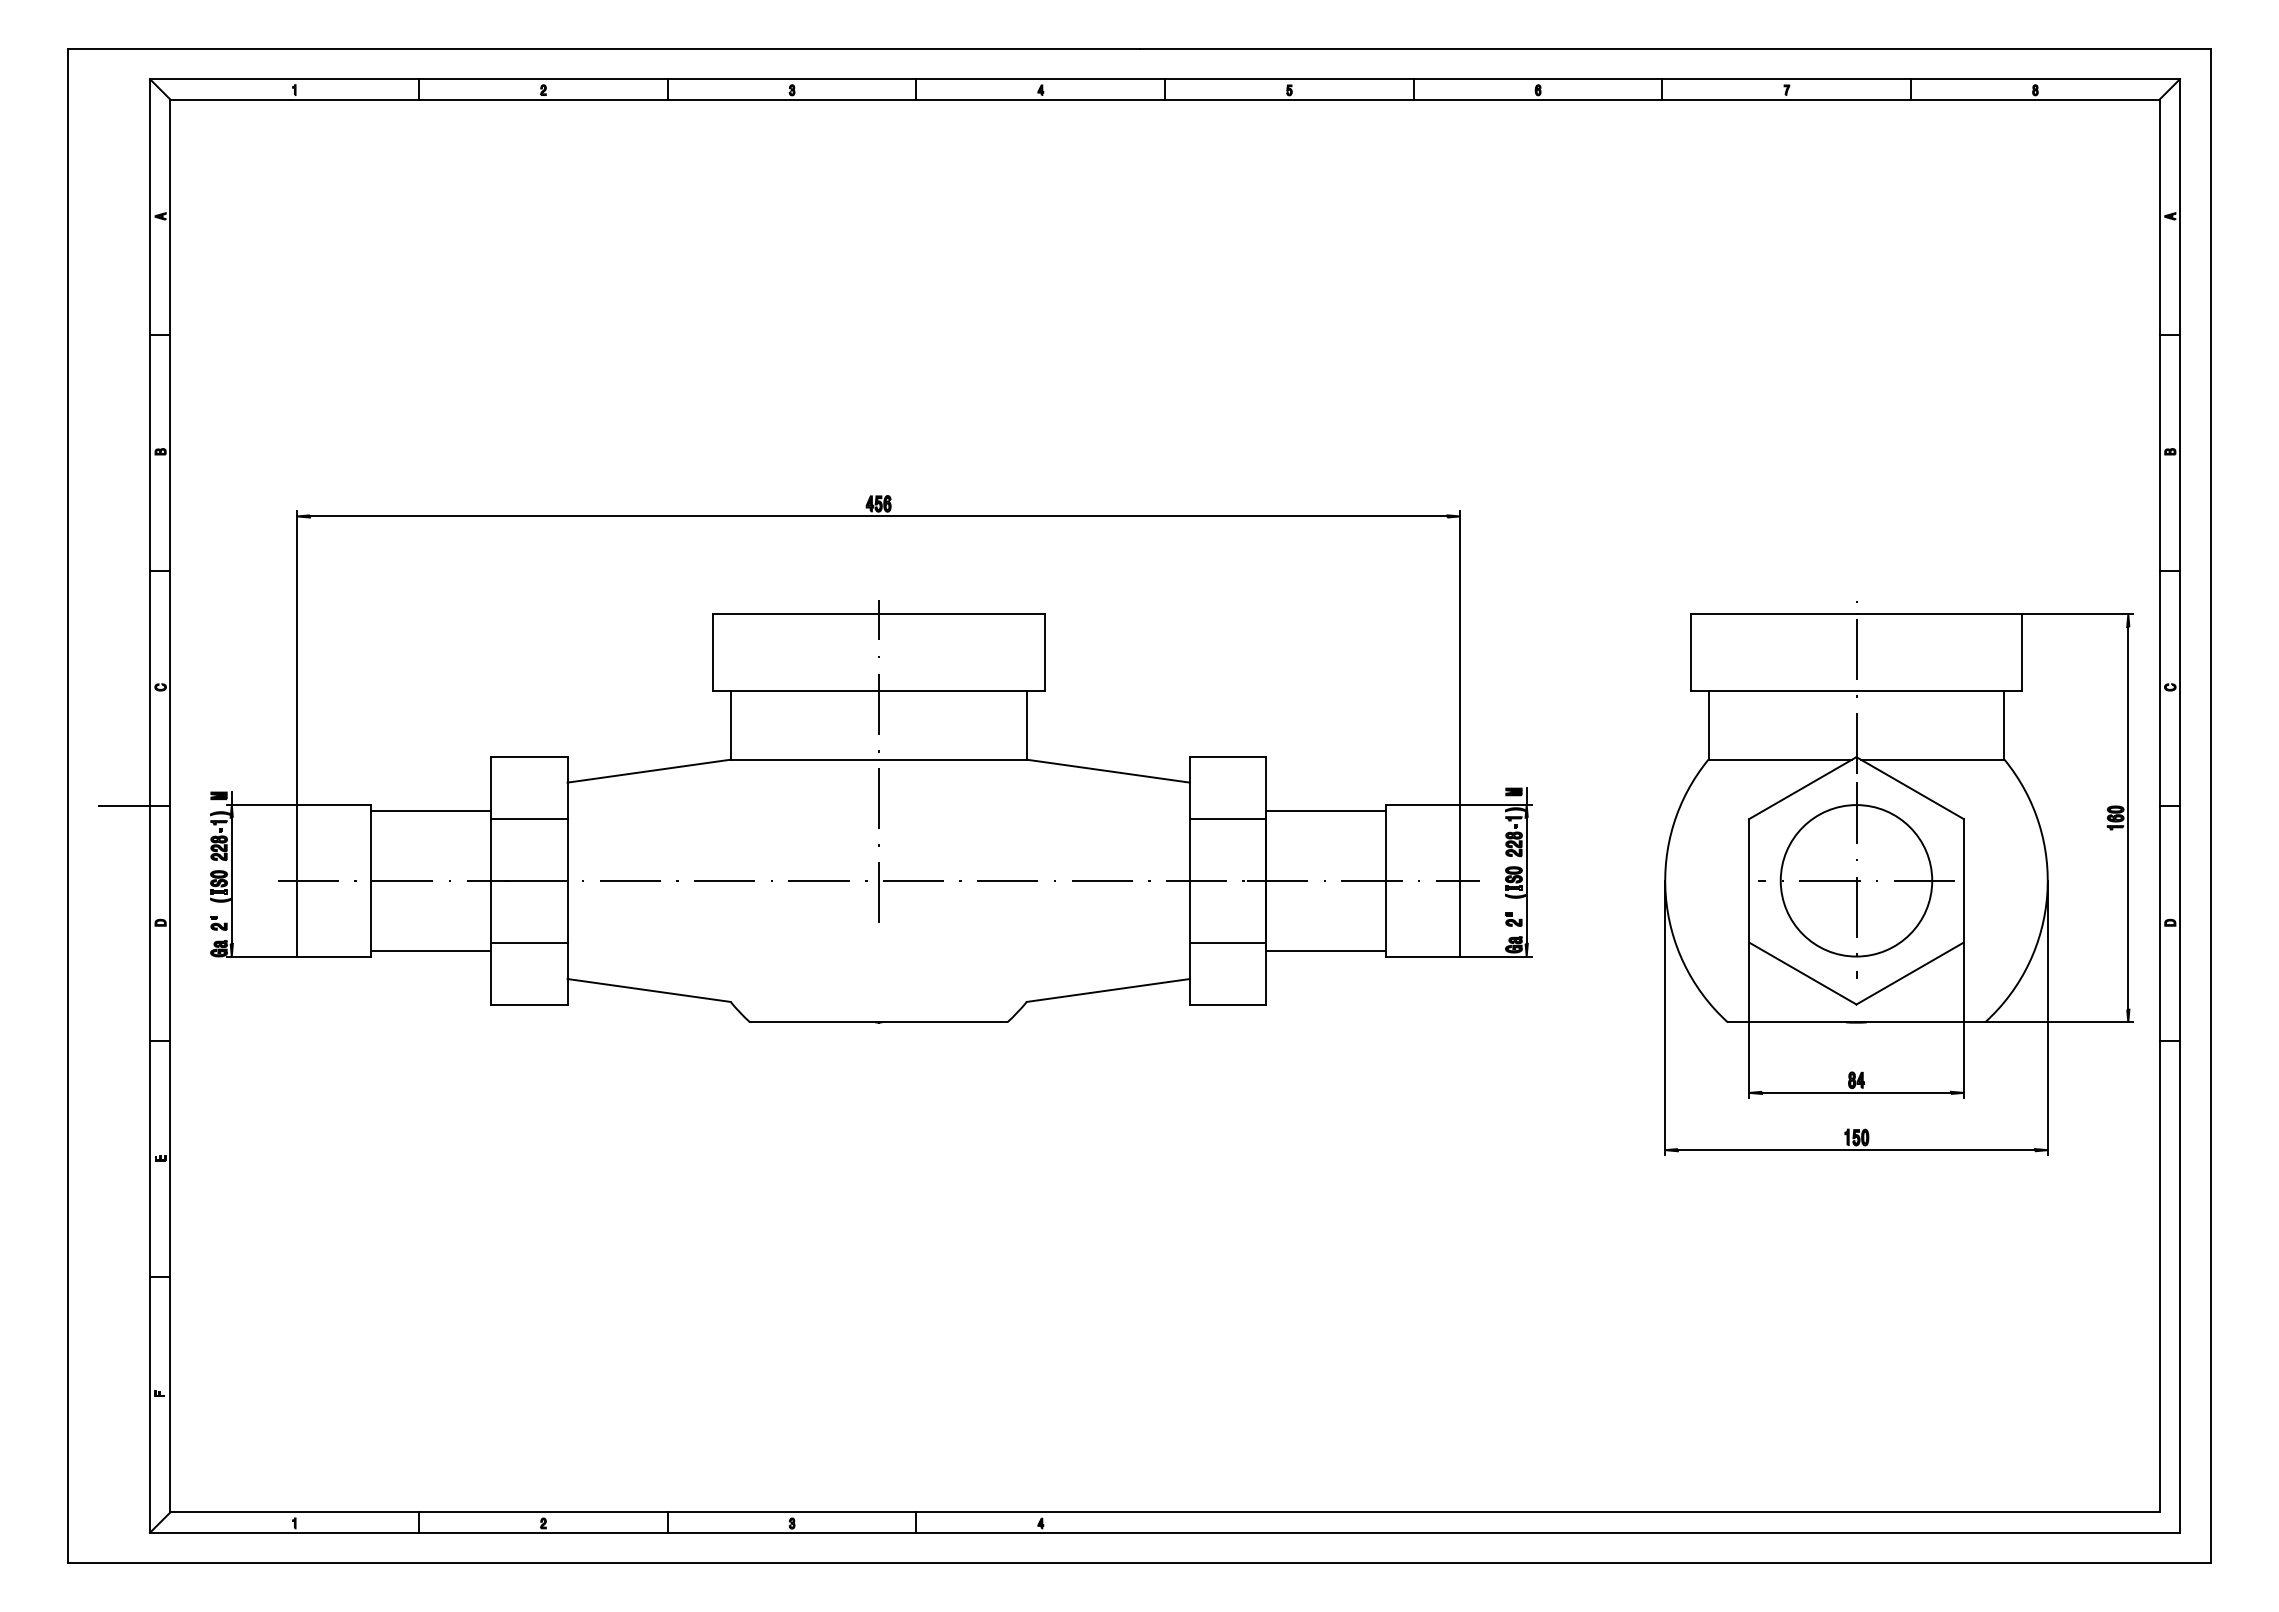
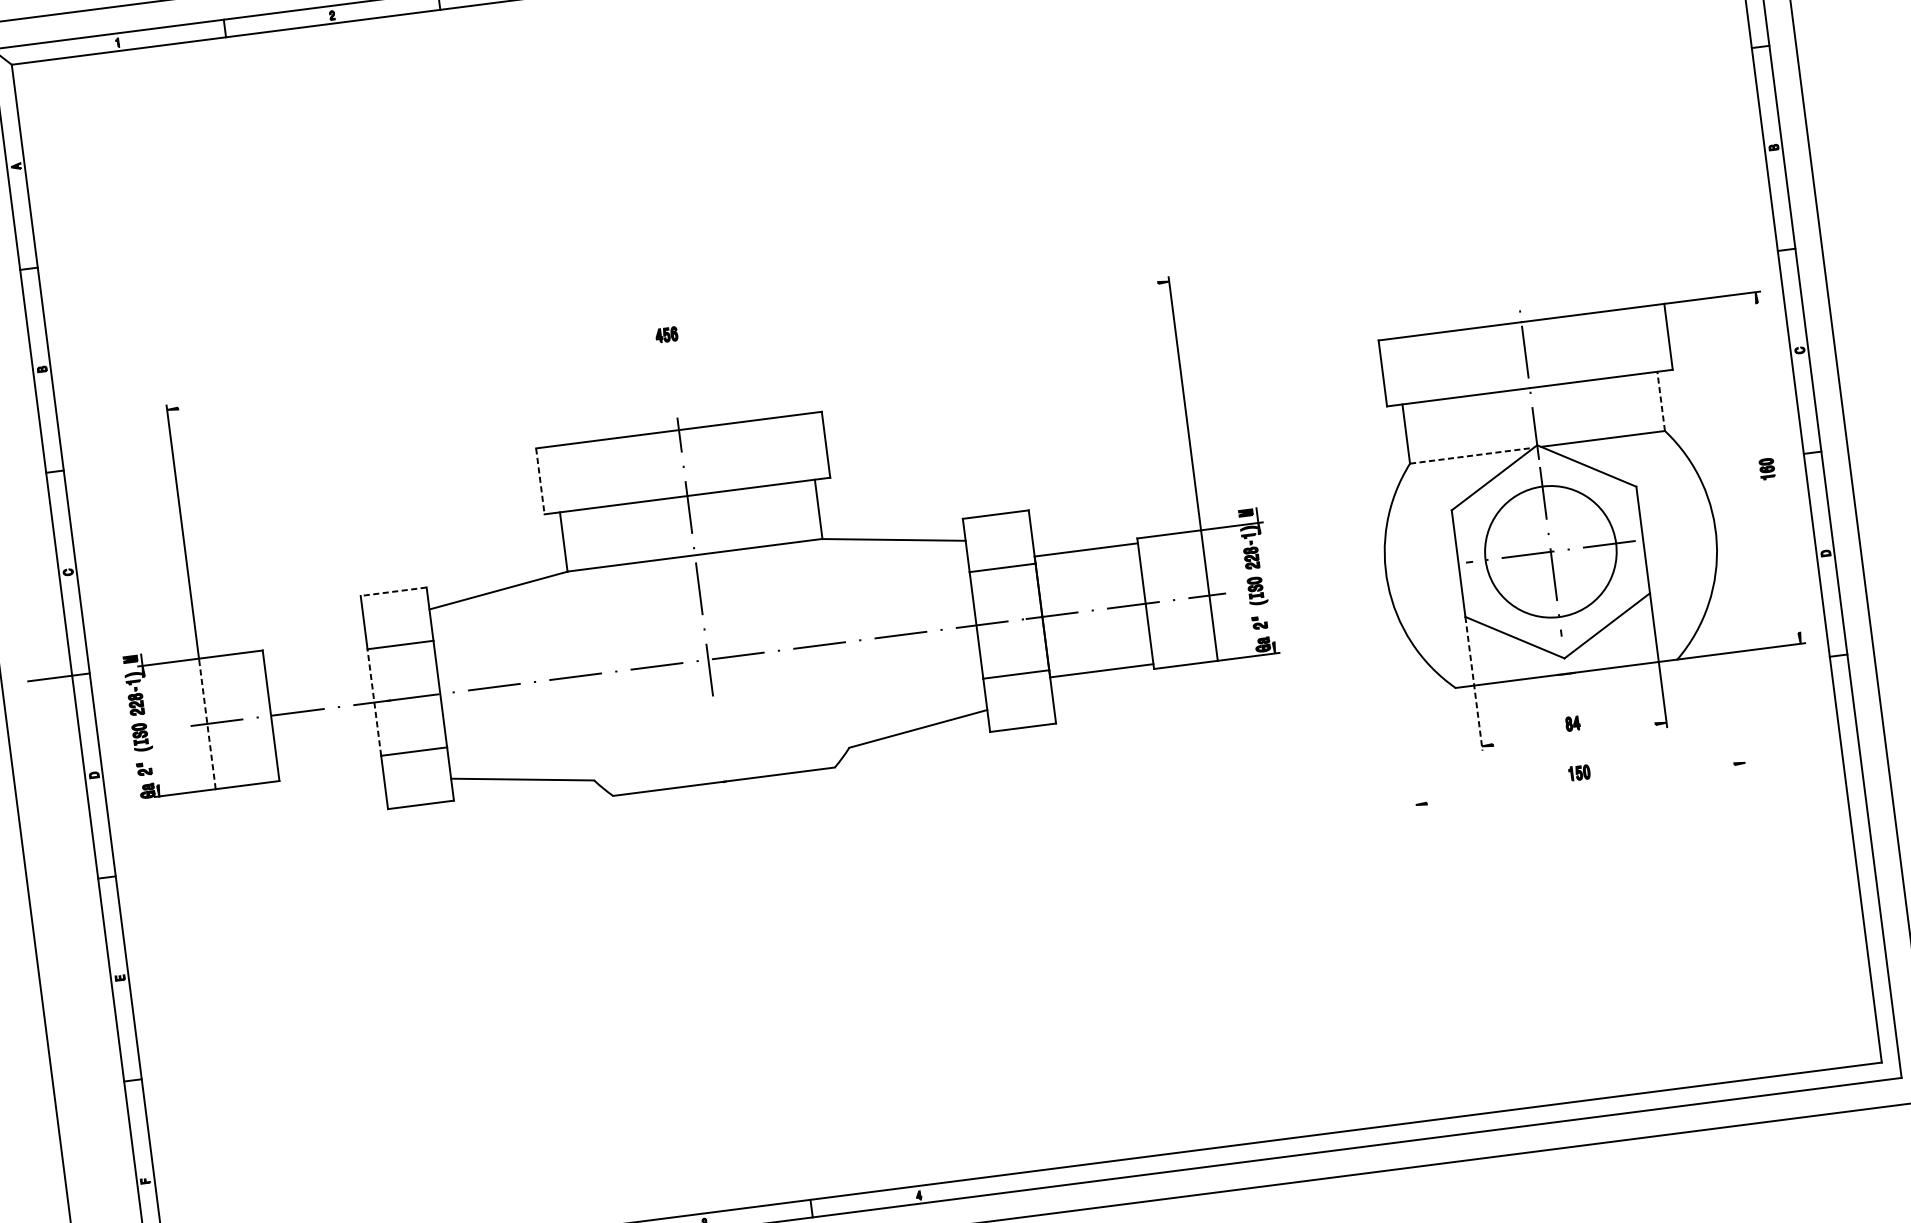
line: (878, 516) -> (667, 345), removed
line: (712, 653) -> (540, 482), solid -> dashed
line: (2004, 724) -> (1661, 400), solid -> dashed
line: (528, 757) -> (393, 592), solid -> dashed
line: (1780, 759) -> (1472, 455), solid -> dashed
line: (431, 810) -> (315, 648), removed
line: (2128, 818) -> (1778, 468), removed
line: (231, 880) -> (150, 730), removed
line: (297, 880) -> (207, 723), solid -> dashed
line: (491, 880) -> (374, 702), solid -> dashed
line: (1526, 880) -> (1266, 587), removed
line: (431, 950) -> (330, 769), removed
line: (1665, 1017) -> (1401, 690), removed
line: (2047, 1017) -> (1730, 648), removed
line: (1749, 1020) -> (1474, 683), solid -> dashed
line: (1856, 1092) -> (1574, 734), removed
line: (1856, 1150) -> (1580, 784), removed

